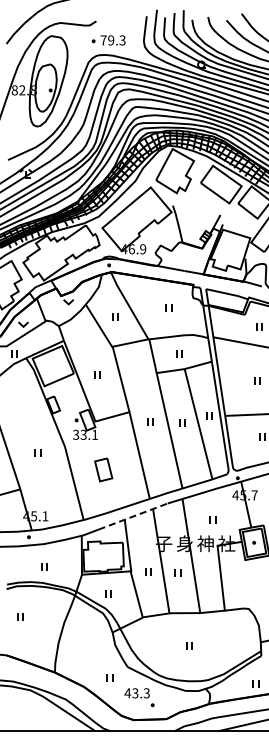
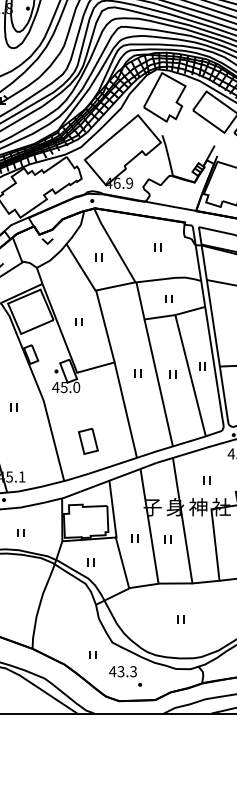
text: (85, 434) -> (66, 387), 33.1 -> 45.0
part: (103, 469) -> (88, 440), moved
line: (133, 516) -> (119, 477), dashed -> solid

